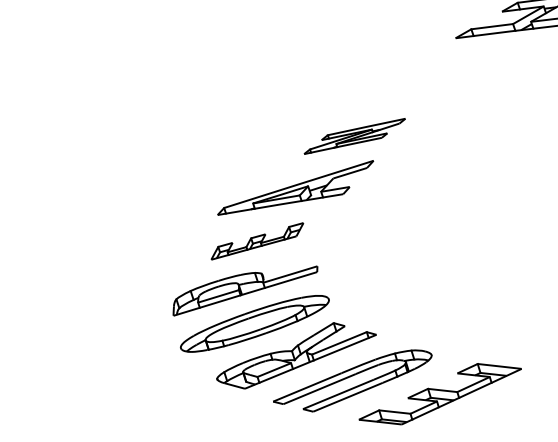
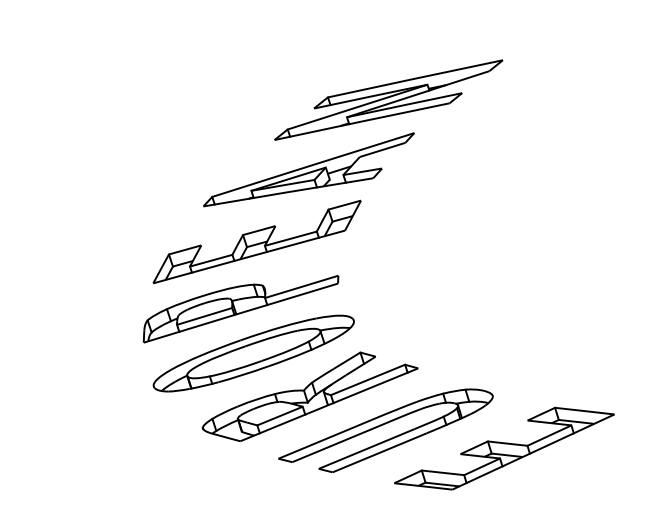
part: (354, 136) -> (388, 100), size x1.67
part: (257, 241) -> (257, 242), size x1.67

